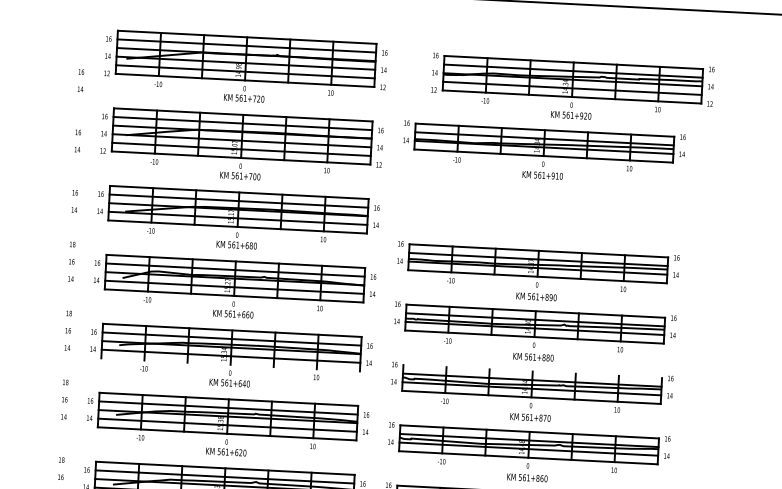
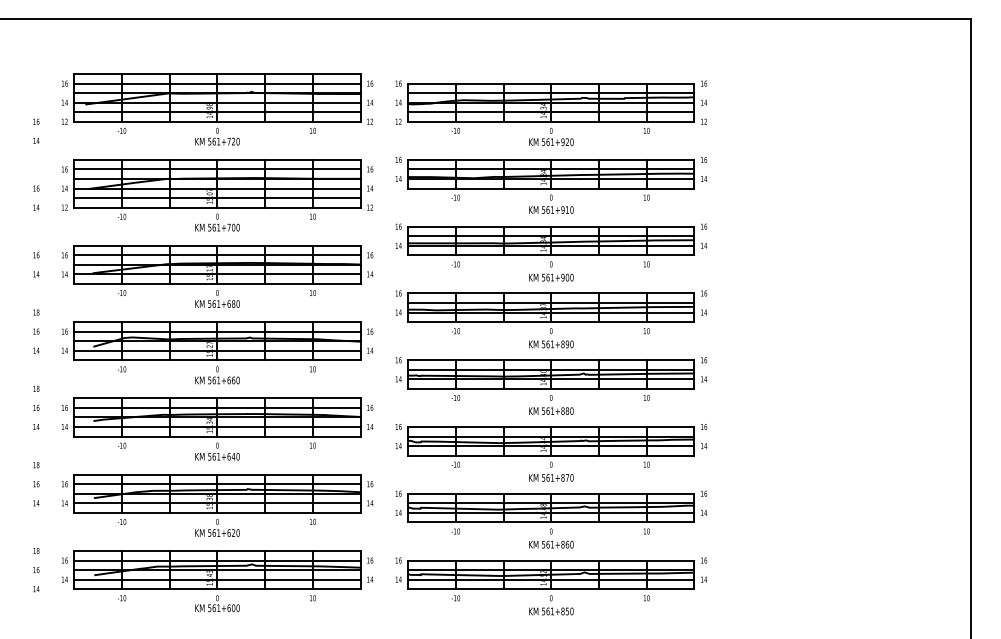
part: (572, 89) -> (551, 113), moved
part: (540, 213) -> (551, 252), added
line: (230, 364) -> (217, 436), added
line: (532, 371) -> (551, 427), added

